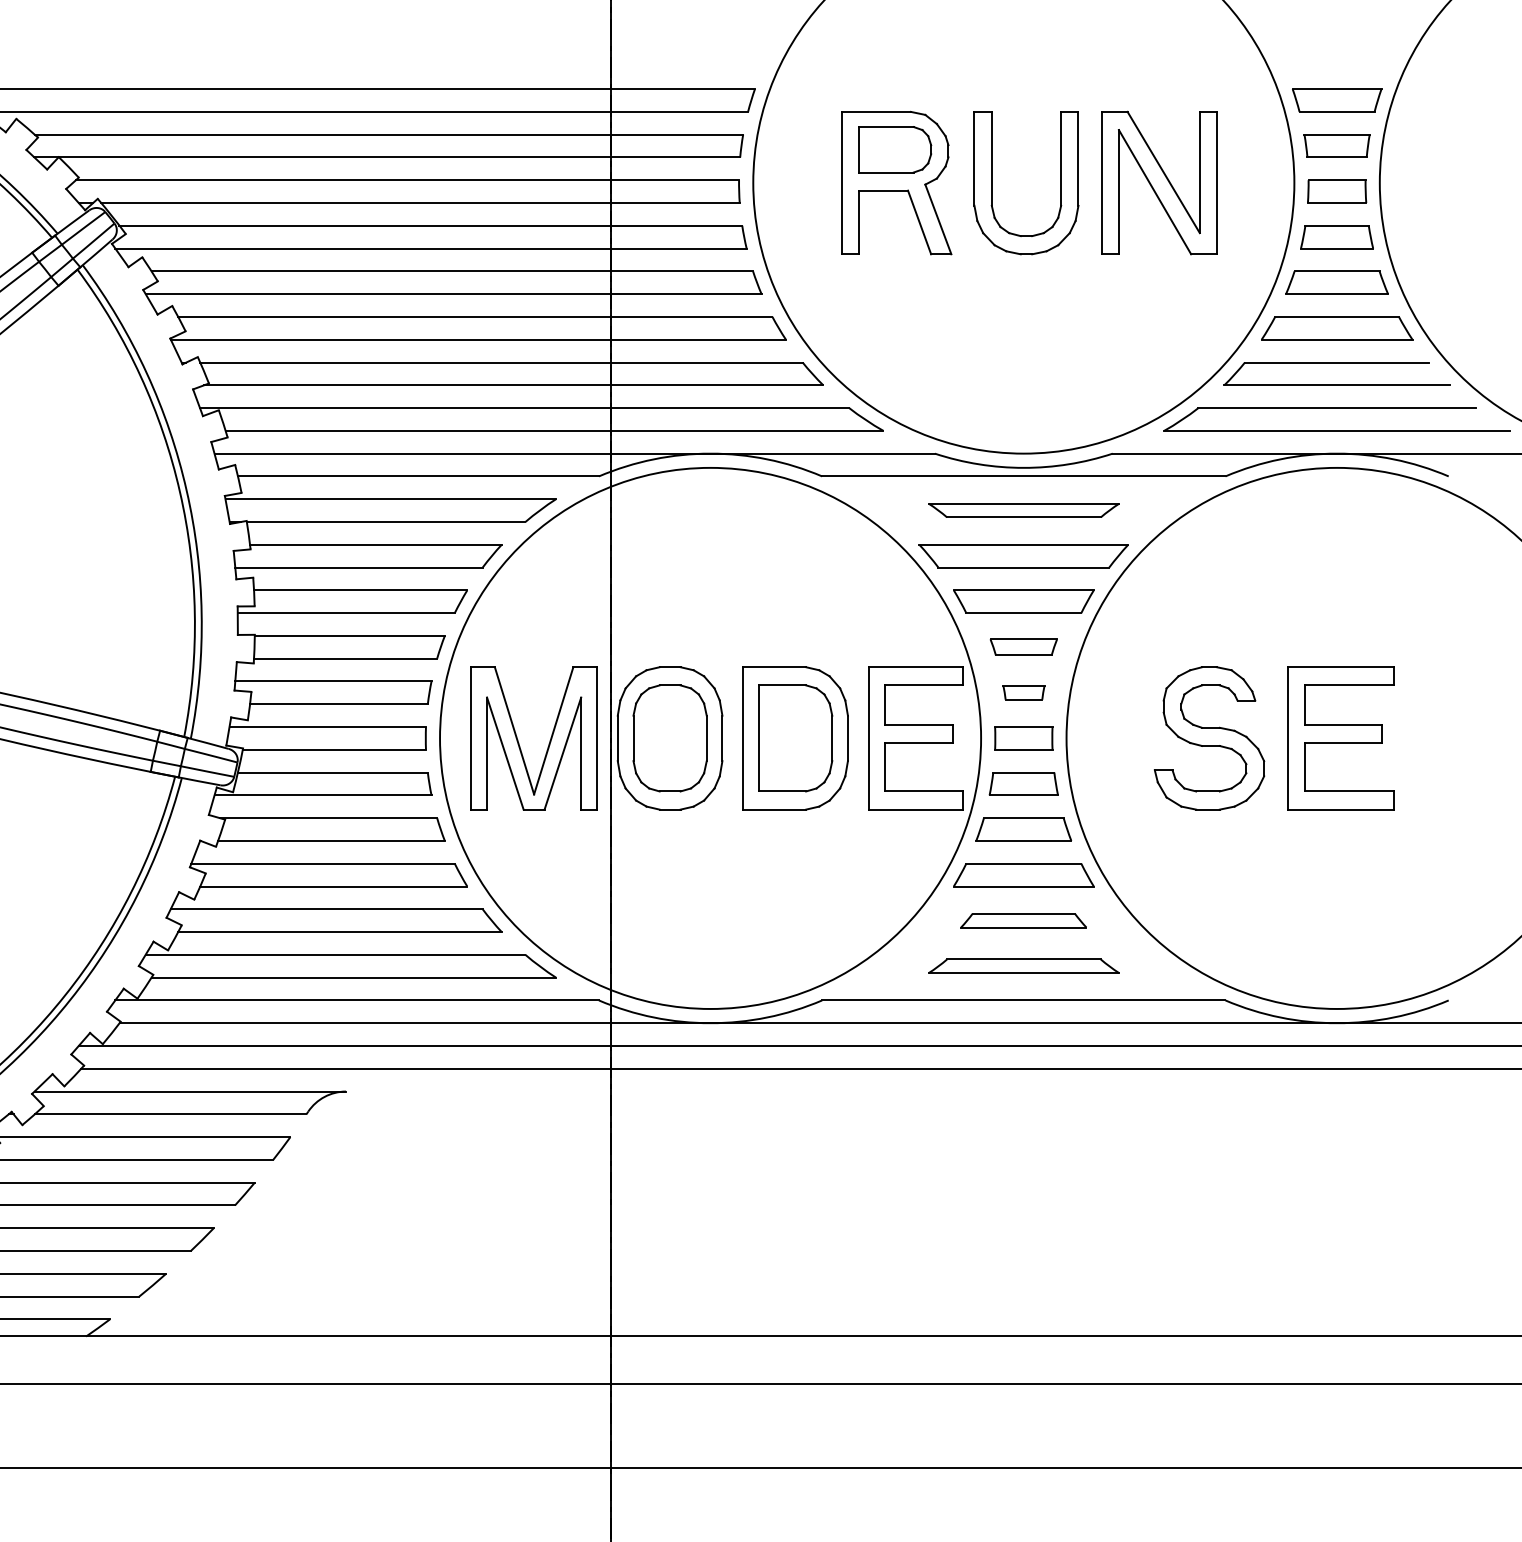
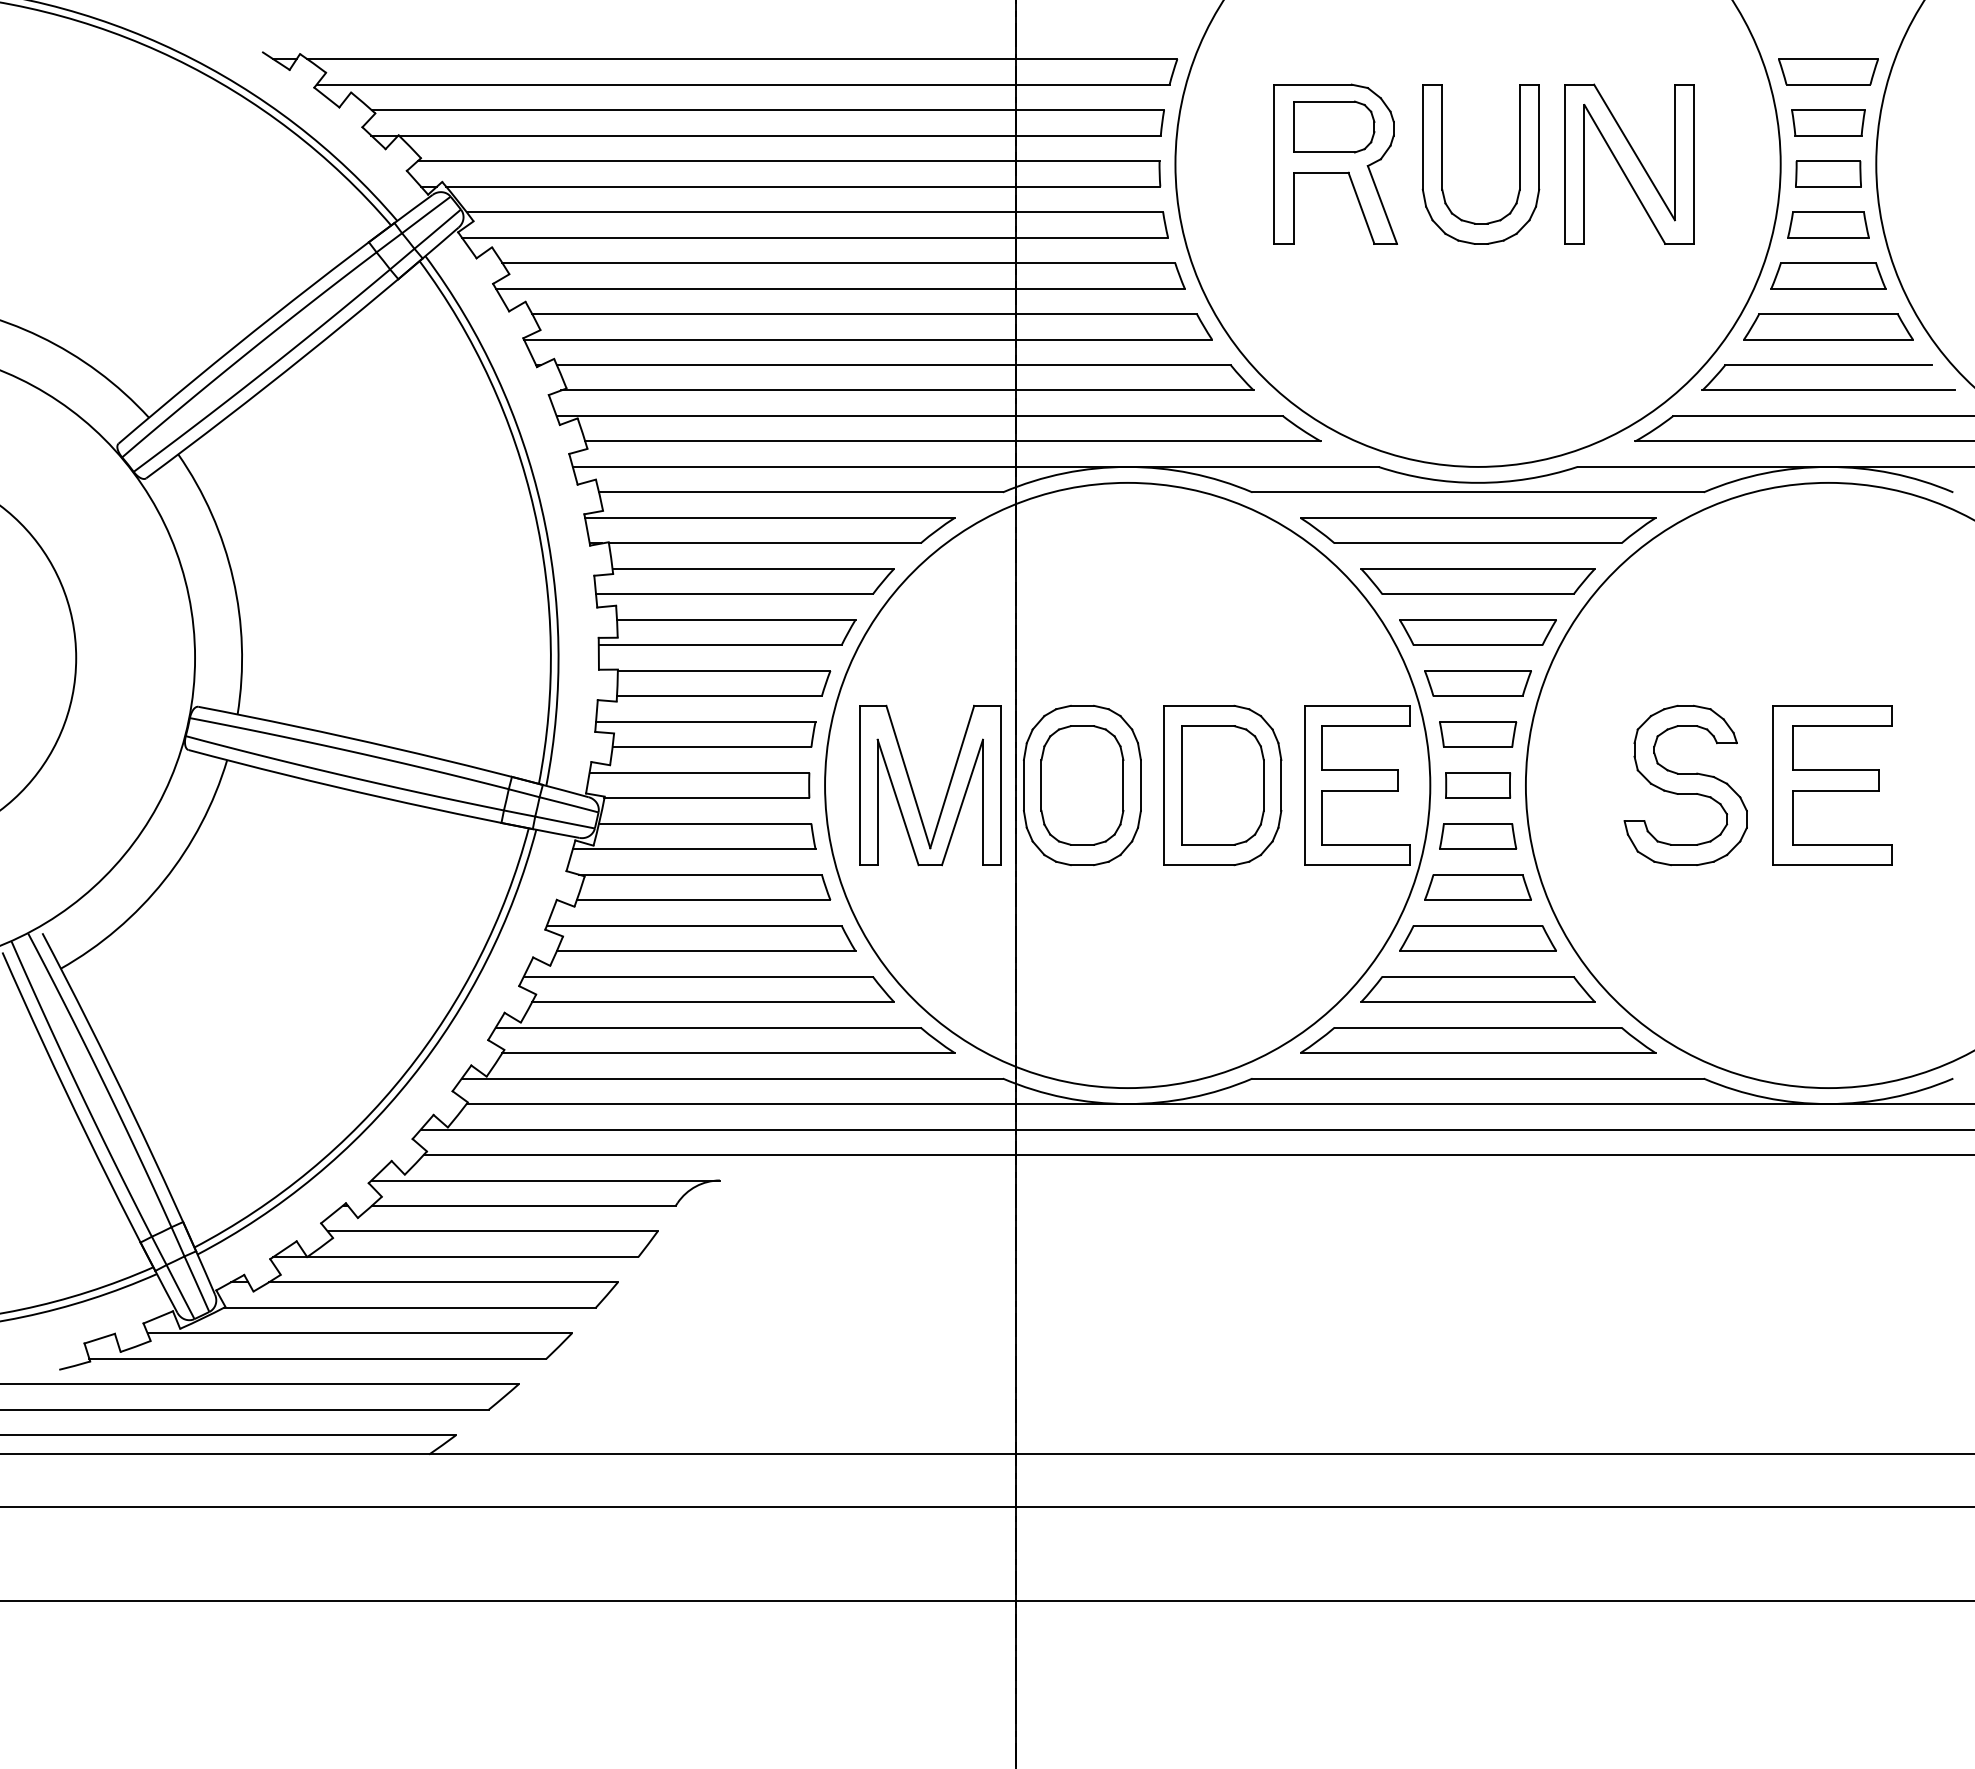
part: (1024, 510) -> (1478, 530), size x1.67
part: (1023, 647) -> (1477, 683), size x1.43
part: (1024, 692) -> (1478, 734), size x1.67
part: (1023, 920) -> (1477, 989), size x1.67
part: (1024, 966) -> (1478, 1040), size x1.67

